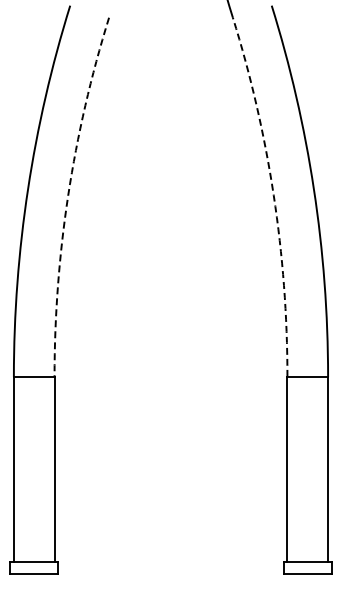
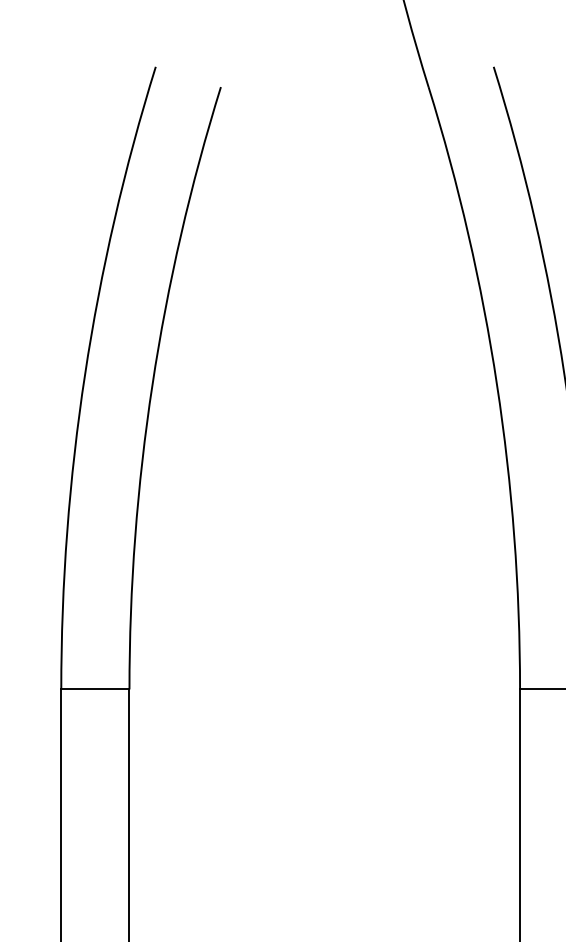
arc: (68, 195) -> (152, 385), dashed -> solid
arc: (273, 195) -> (496, 385), dashed -> solid

